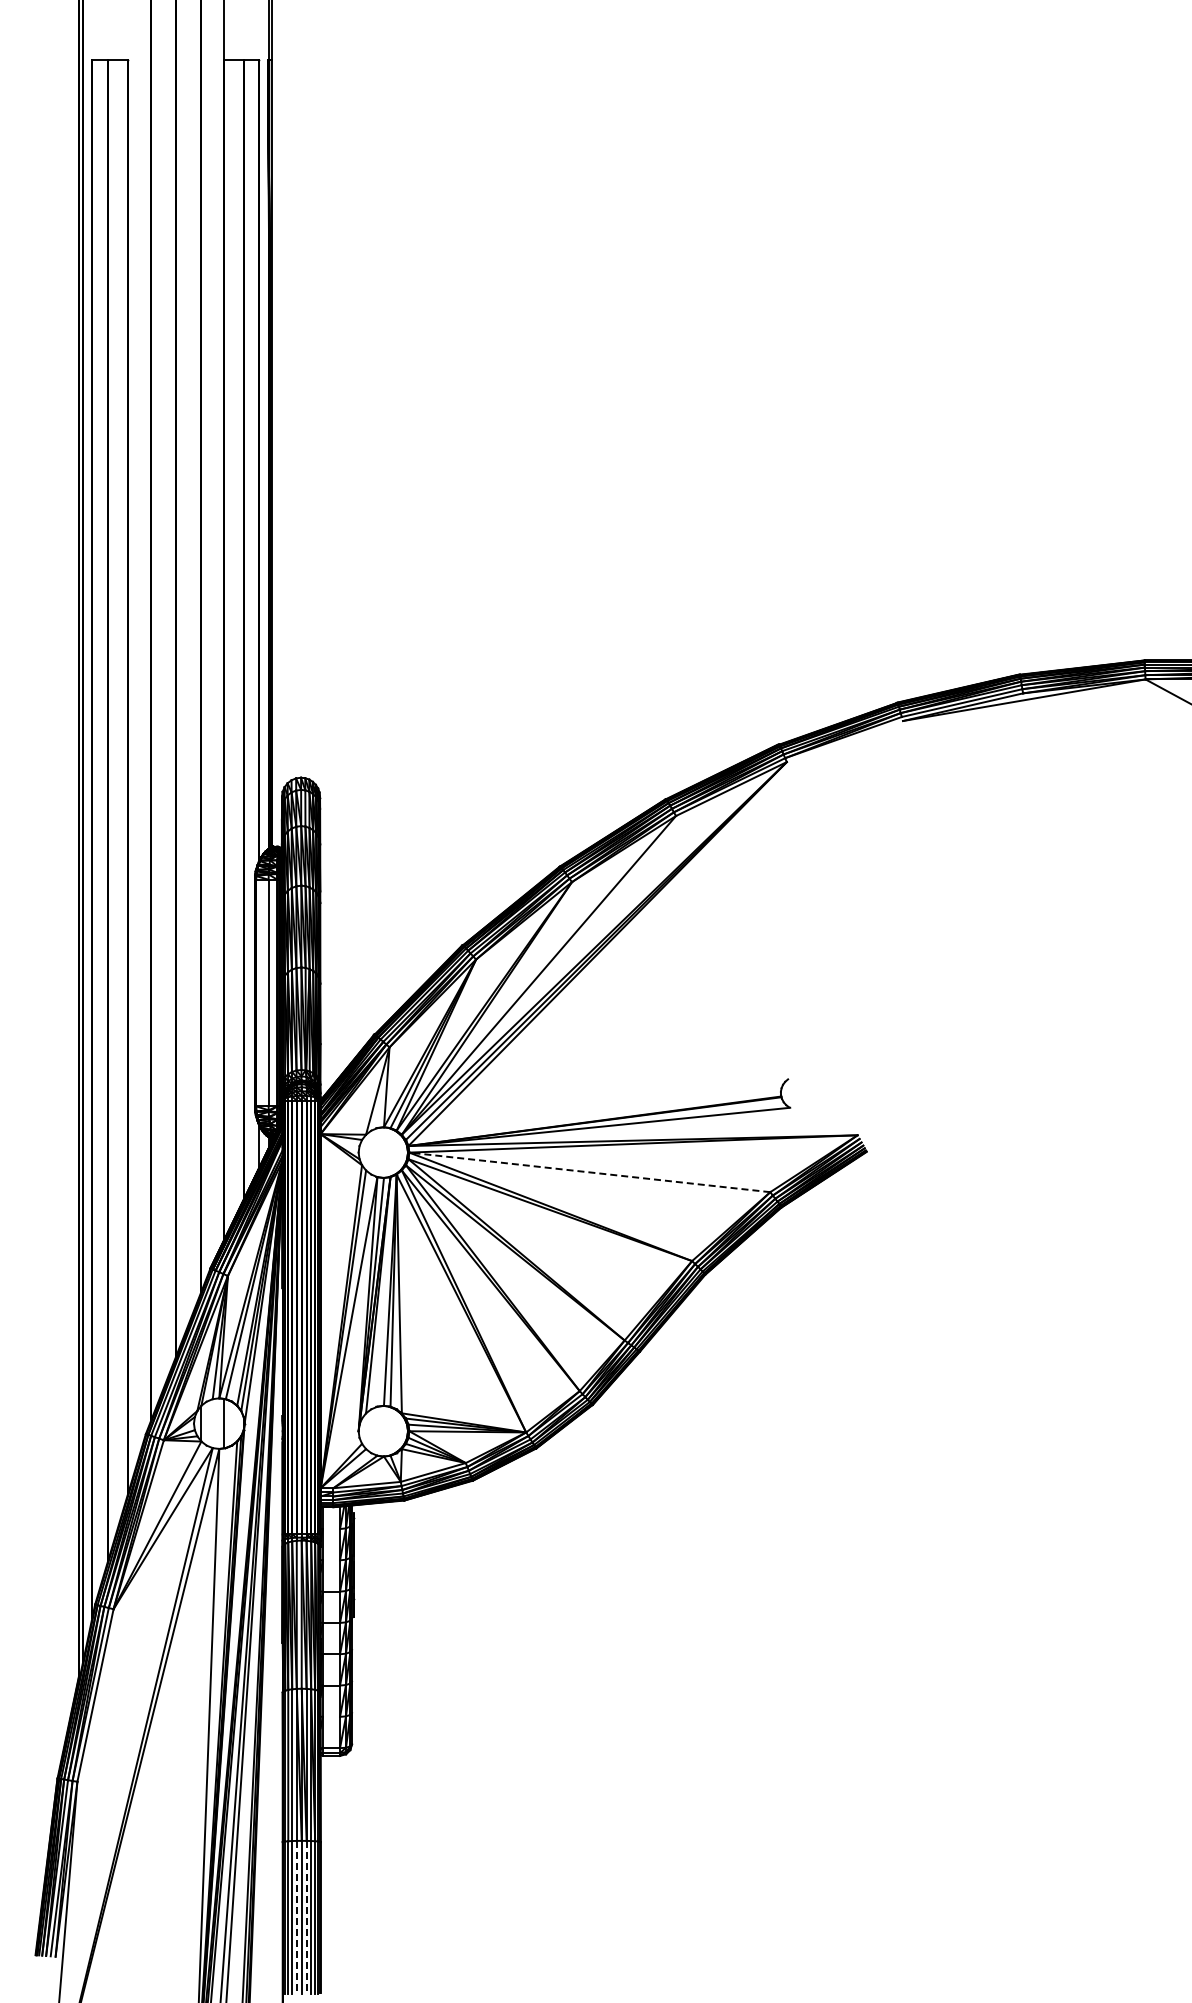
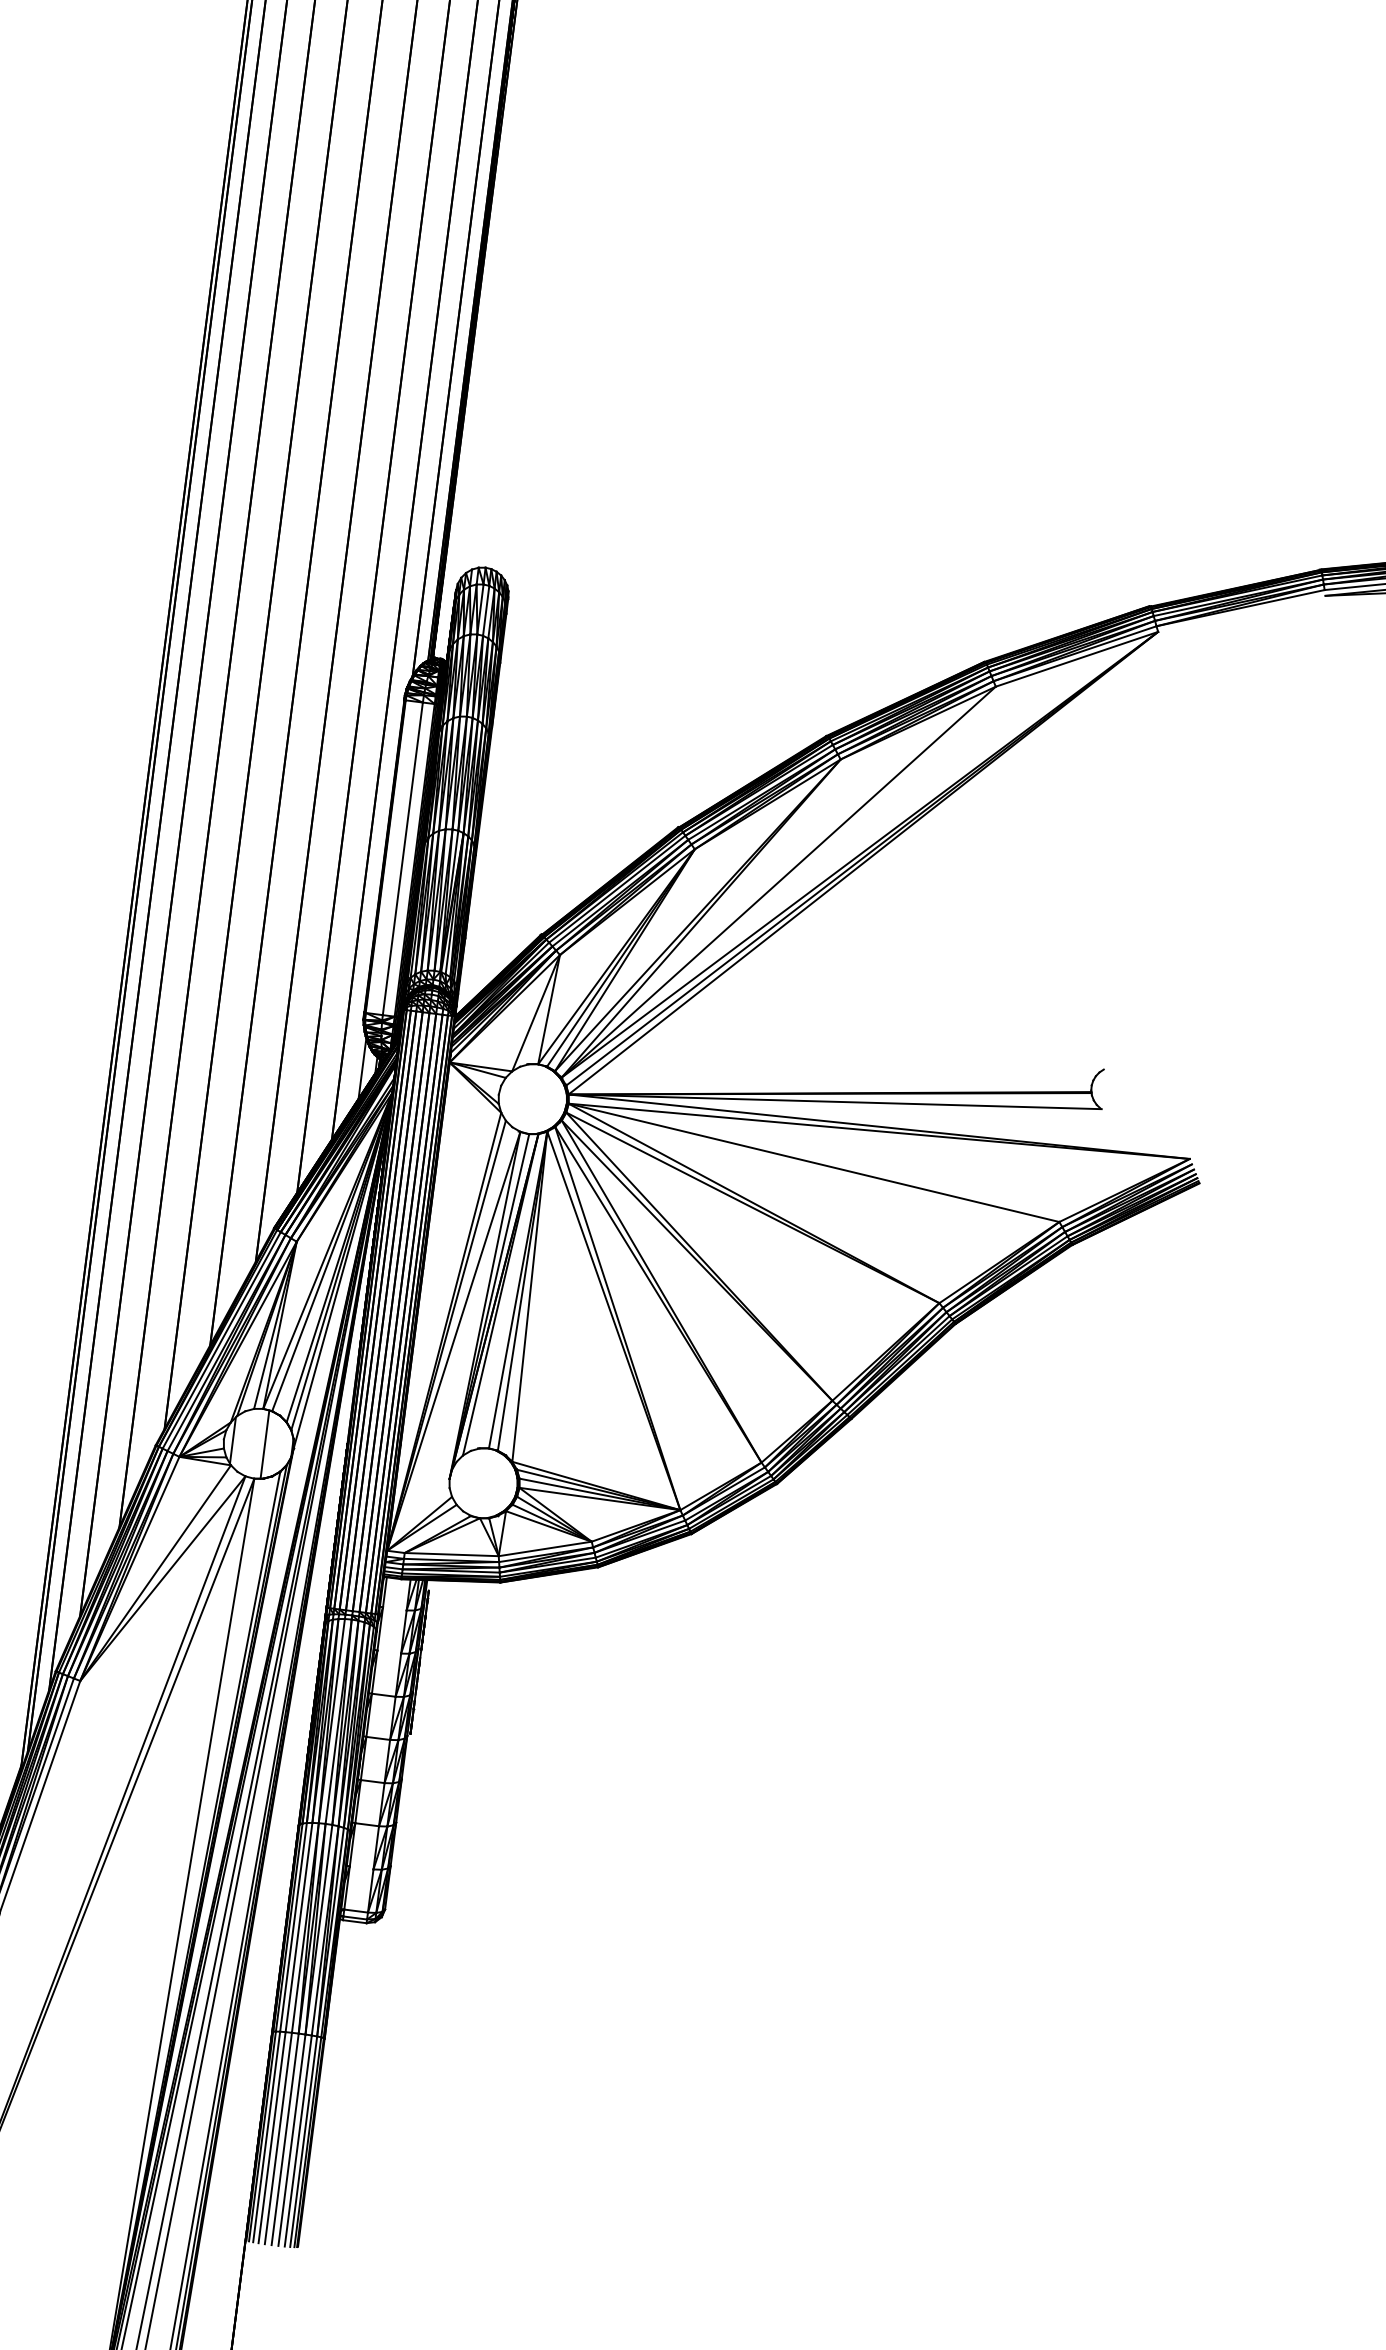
line: (589, 1172) -> (813, 1162), dashed -> solid
line: (296, 1917) -> (278, 2138), dashed -> solid
line: (306, 1917) -> (291, 2140), dashed -> solid

